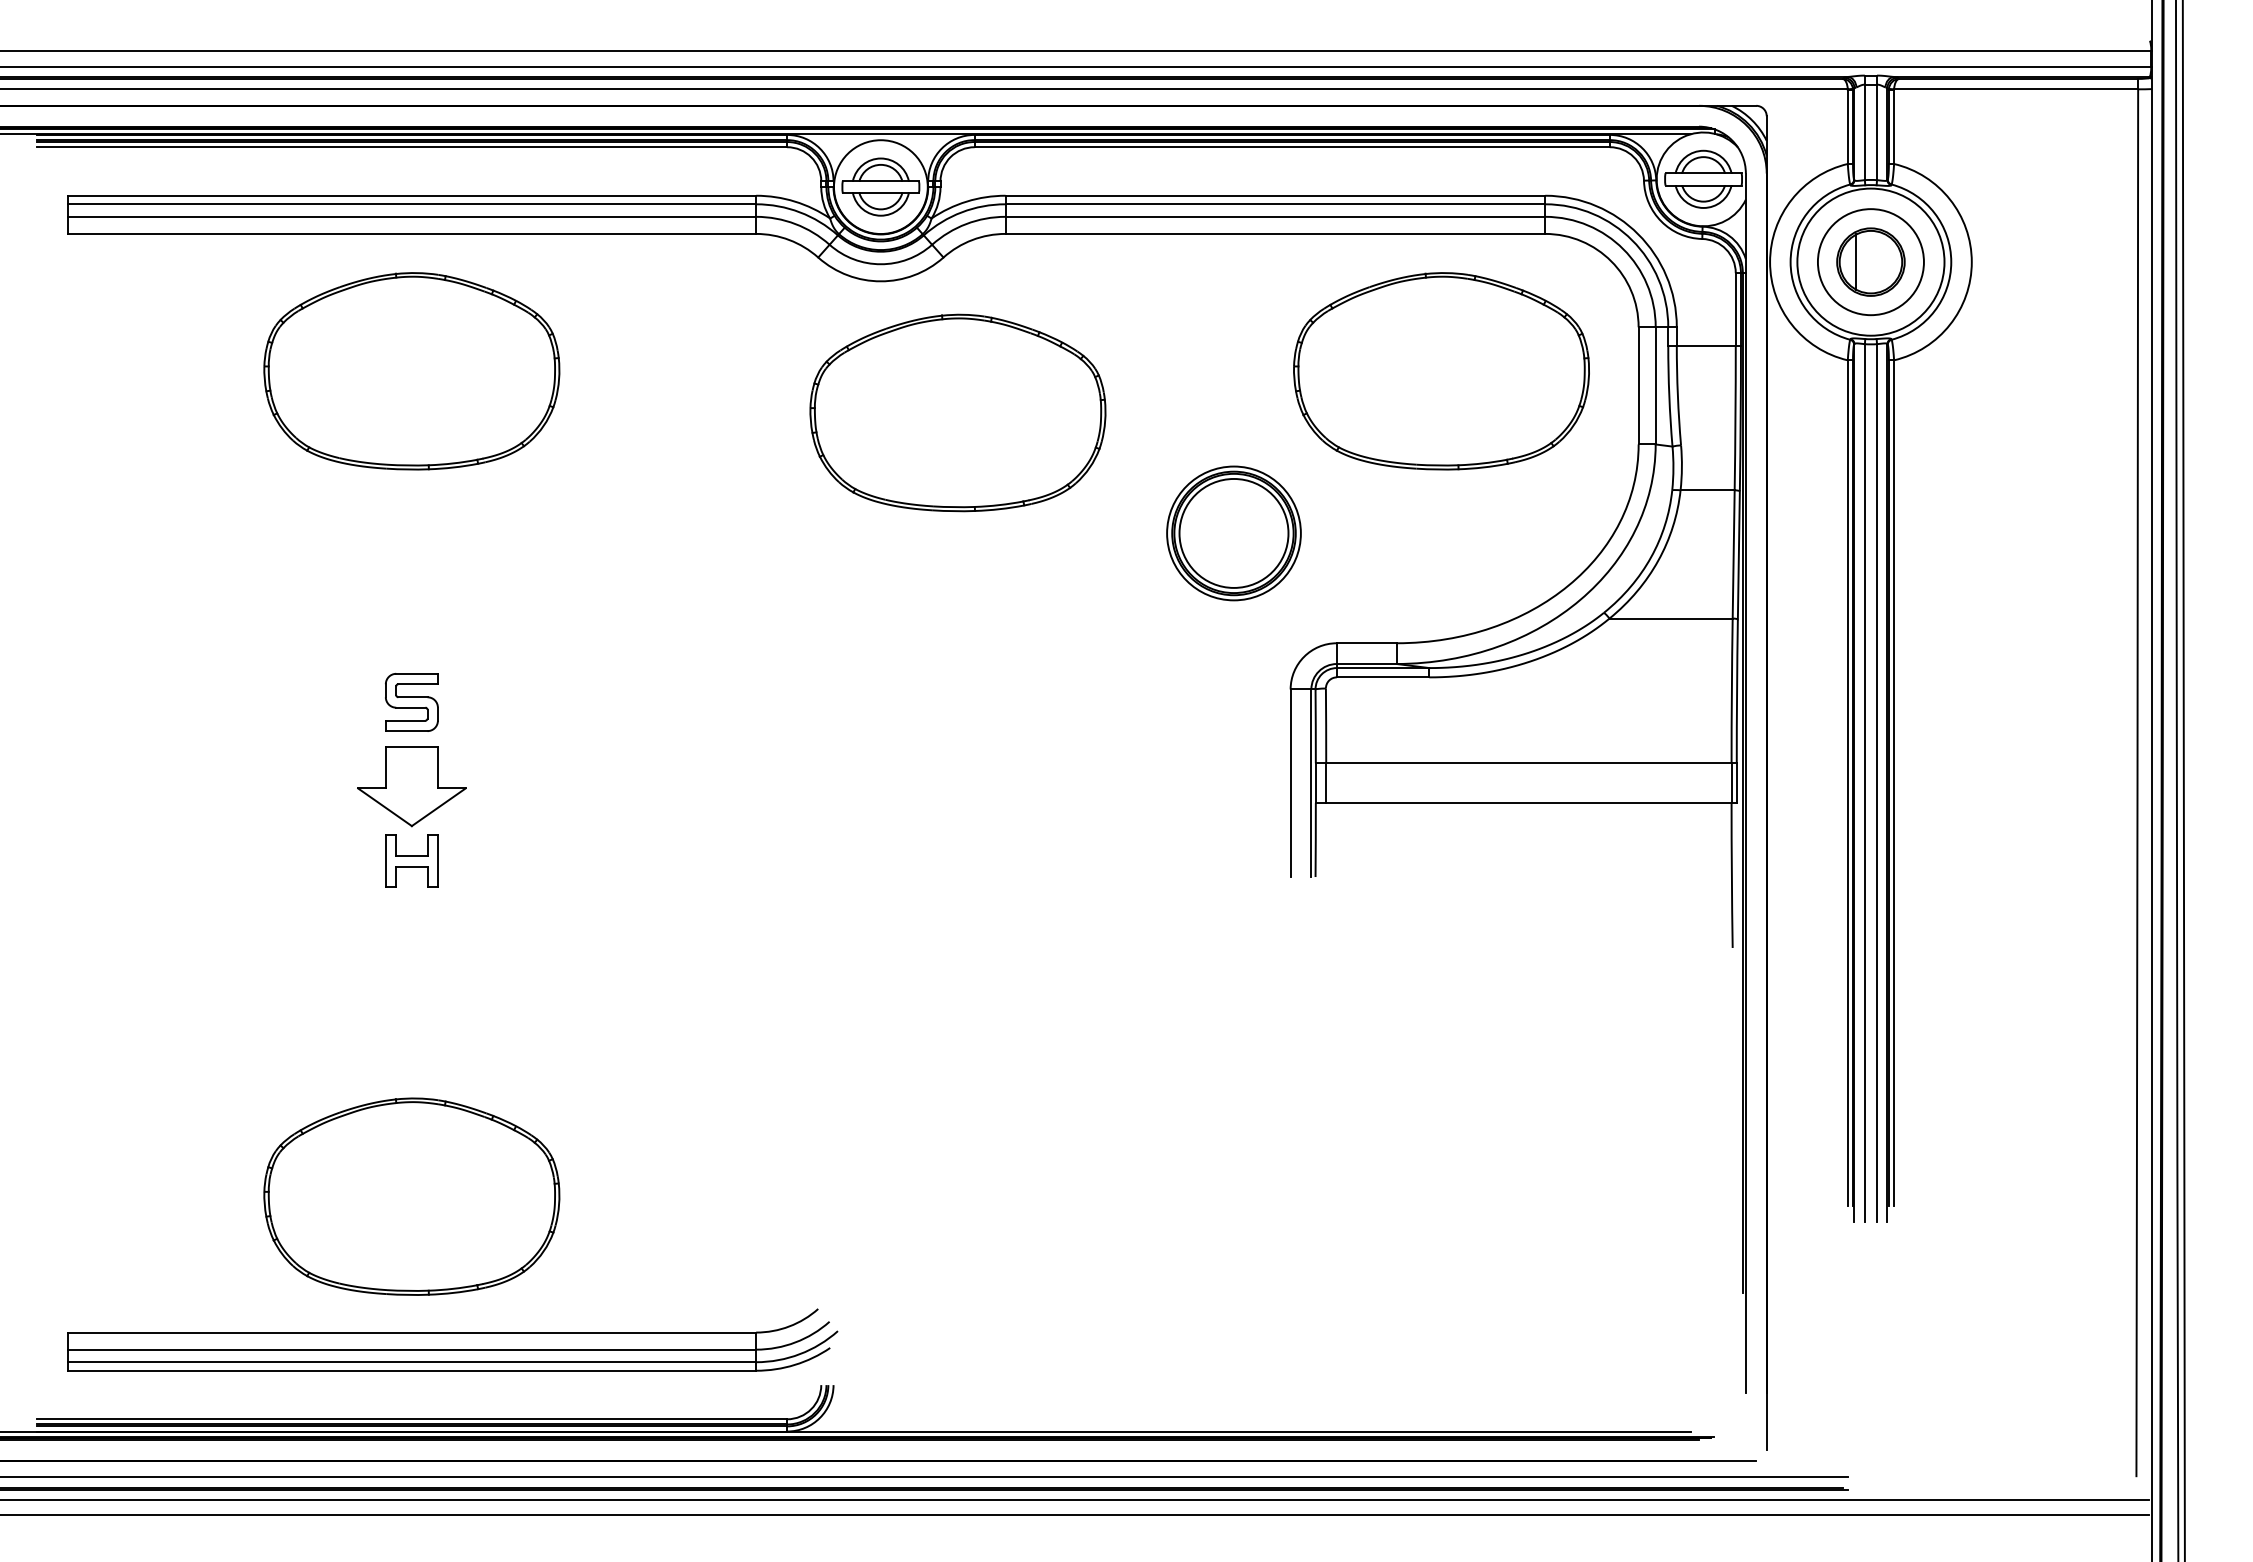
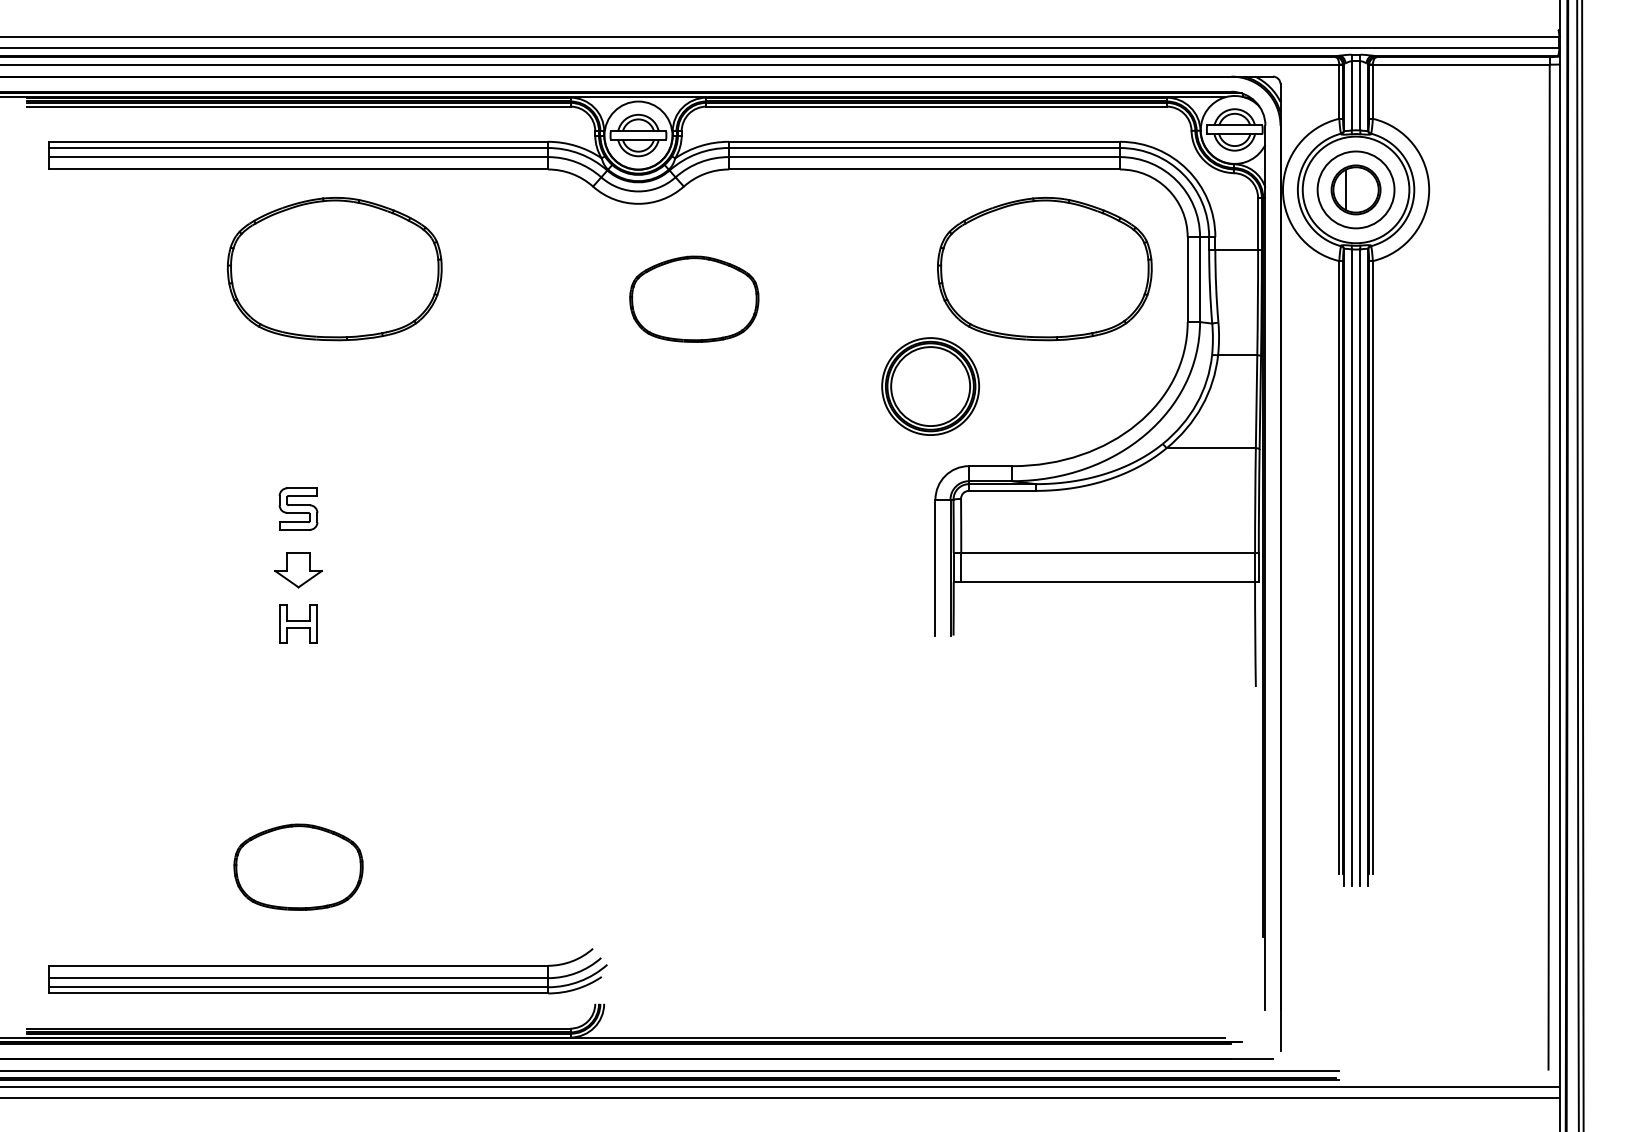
part: (411, 371) -> (334, 269), moved
part: (957, 412) -> (694, 298), size x0.6
part: (1233, 533) -> (930, 386), moved
part: (411, 786) -> (298, 569), size x0.6
part: (411, 1196) -> (298, 867), size x0.6

